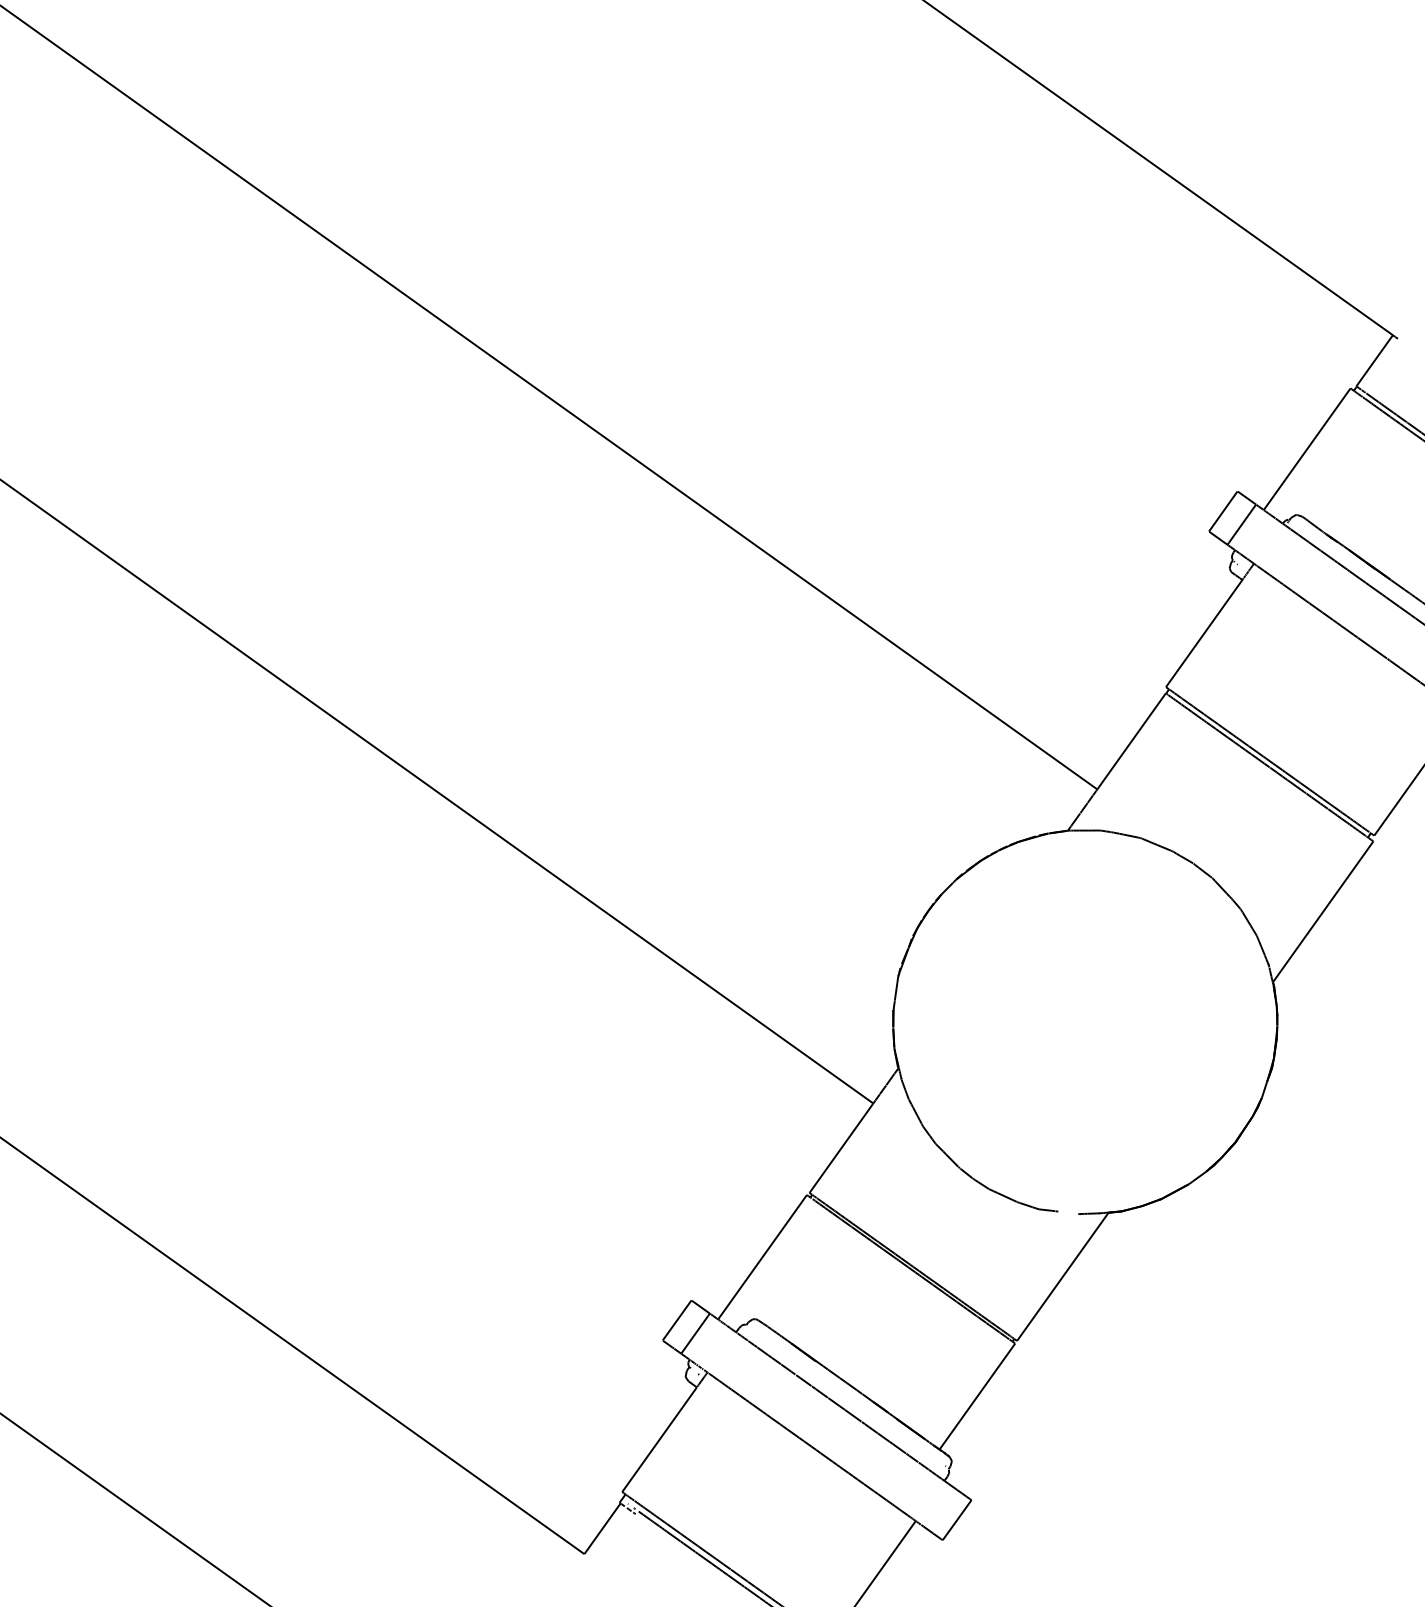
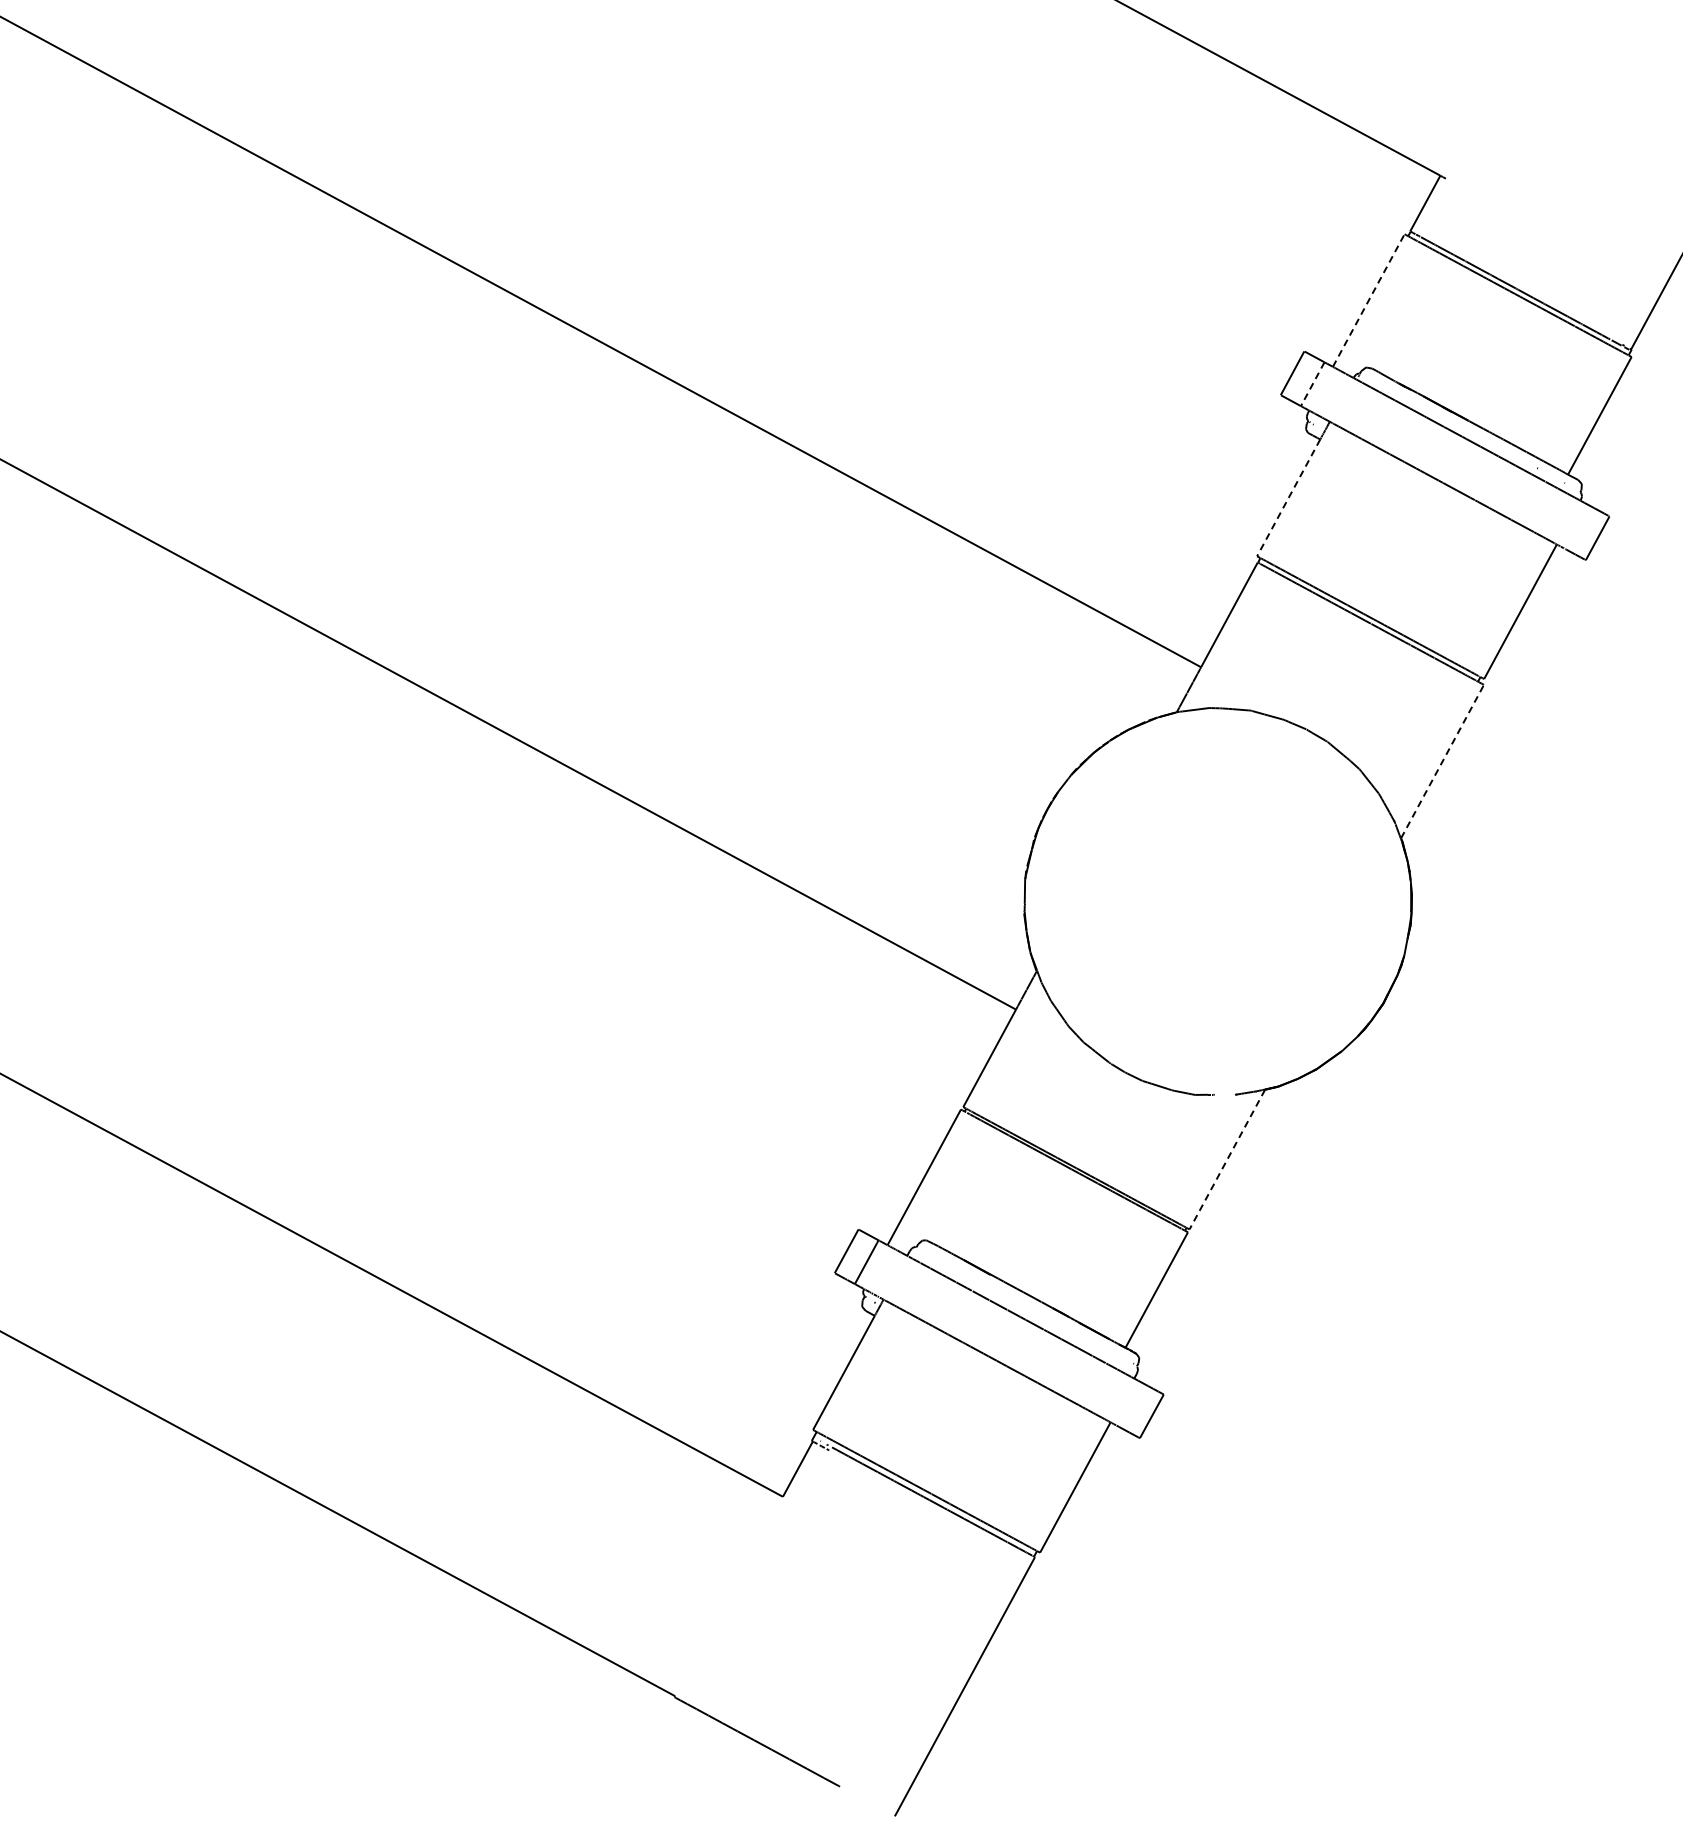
line: (1307, 449) -> (1369, 300), solid -> dashed
line: (1242, 524) -> (1313, 383), solid -> dashed
line: (1203, 634) -> (1288, 498), solid -> dashed
line: (1323, 911) -> (1442, 761), solid -> dashed
line: (1062, 1277) -> (1227, 1160), solid -> dashed

